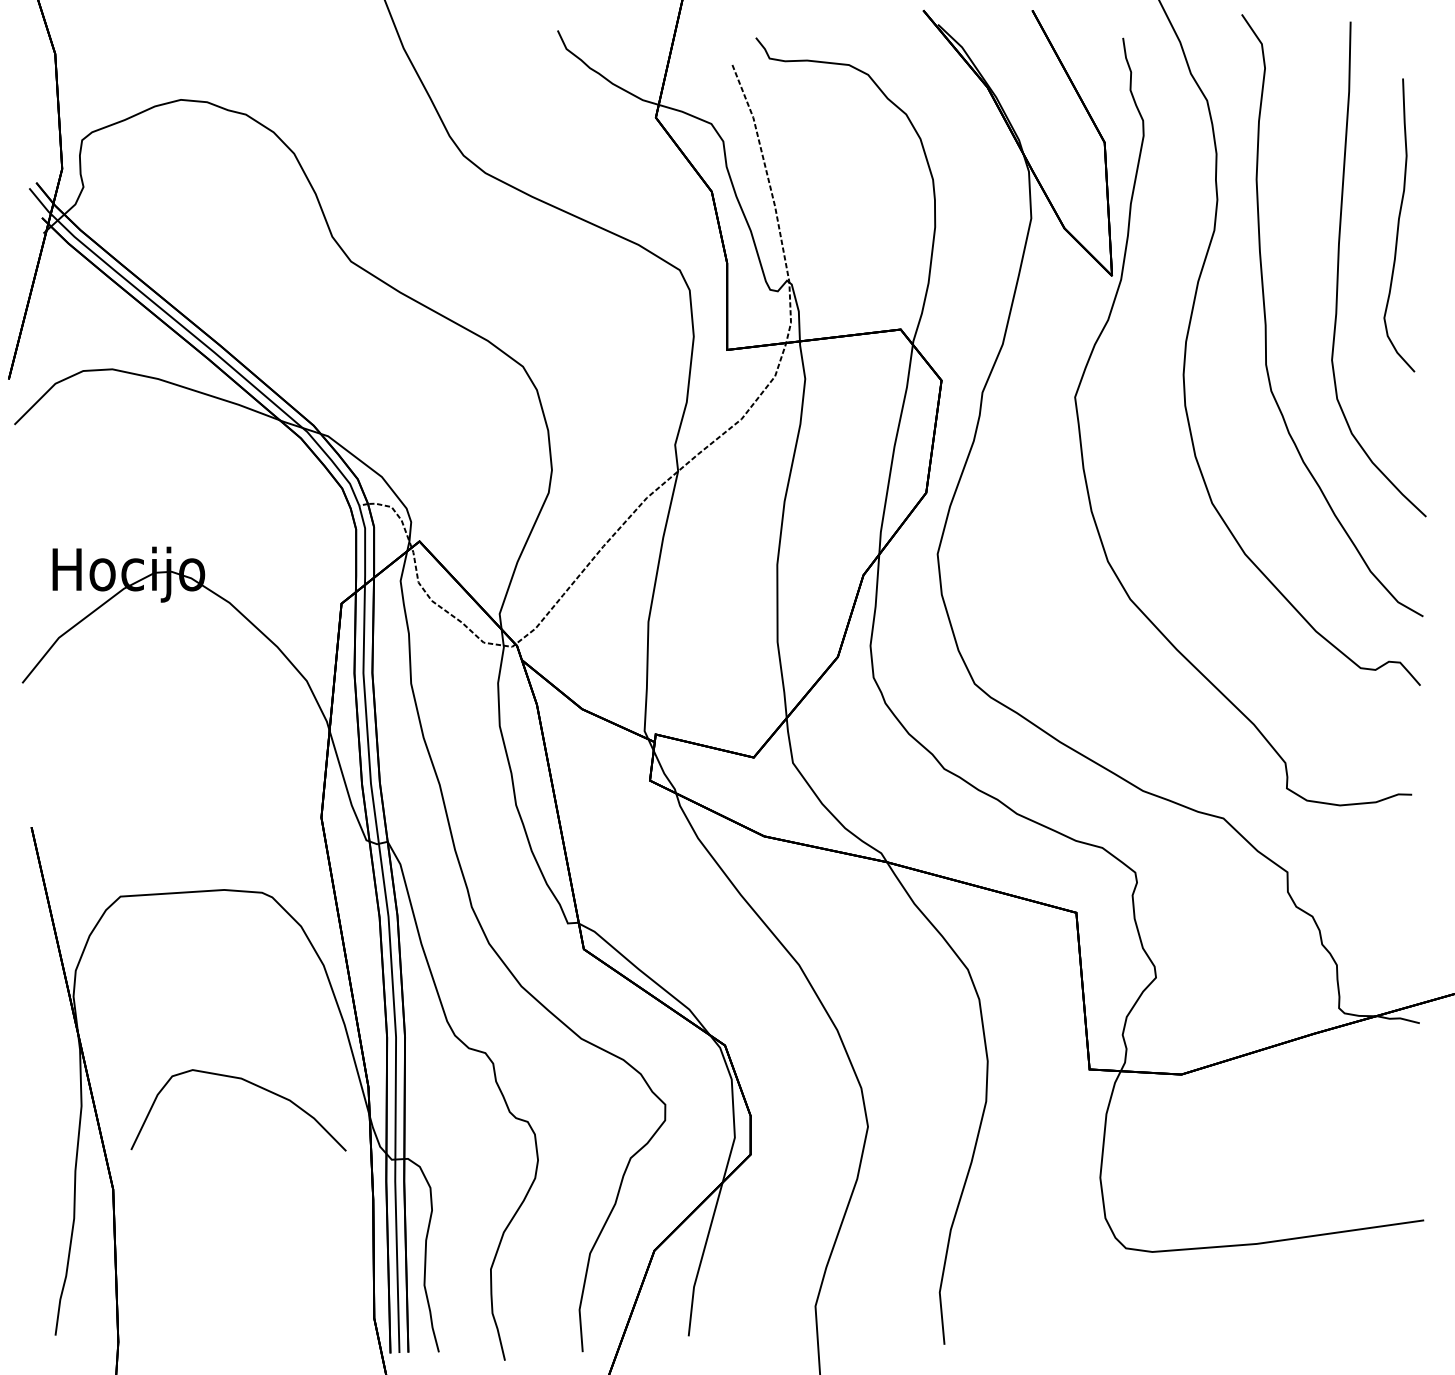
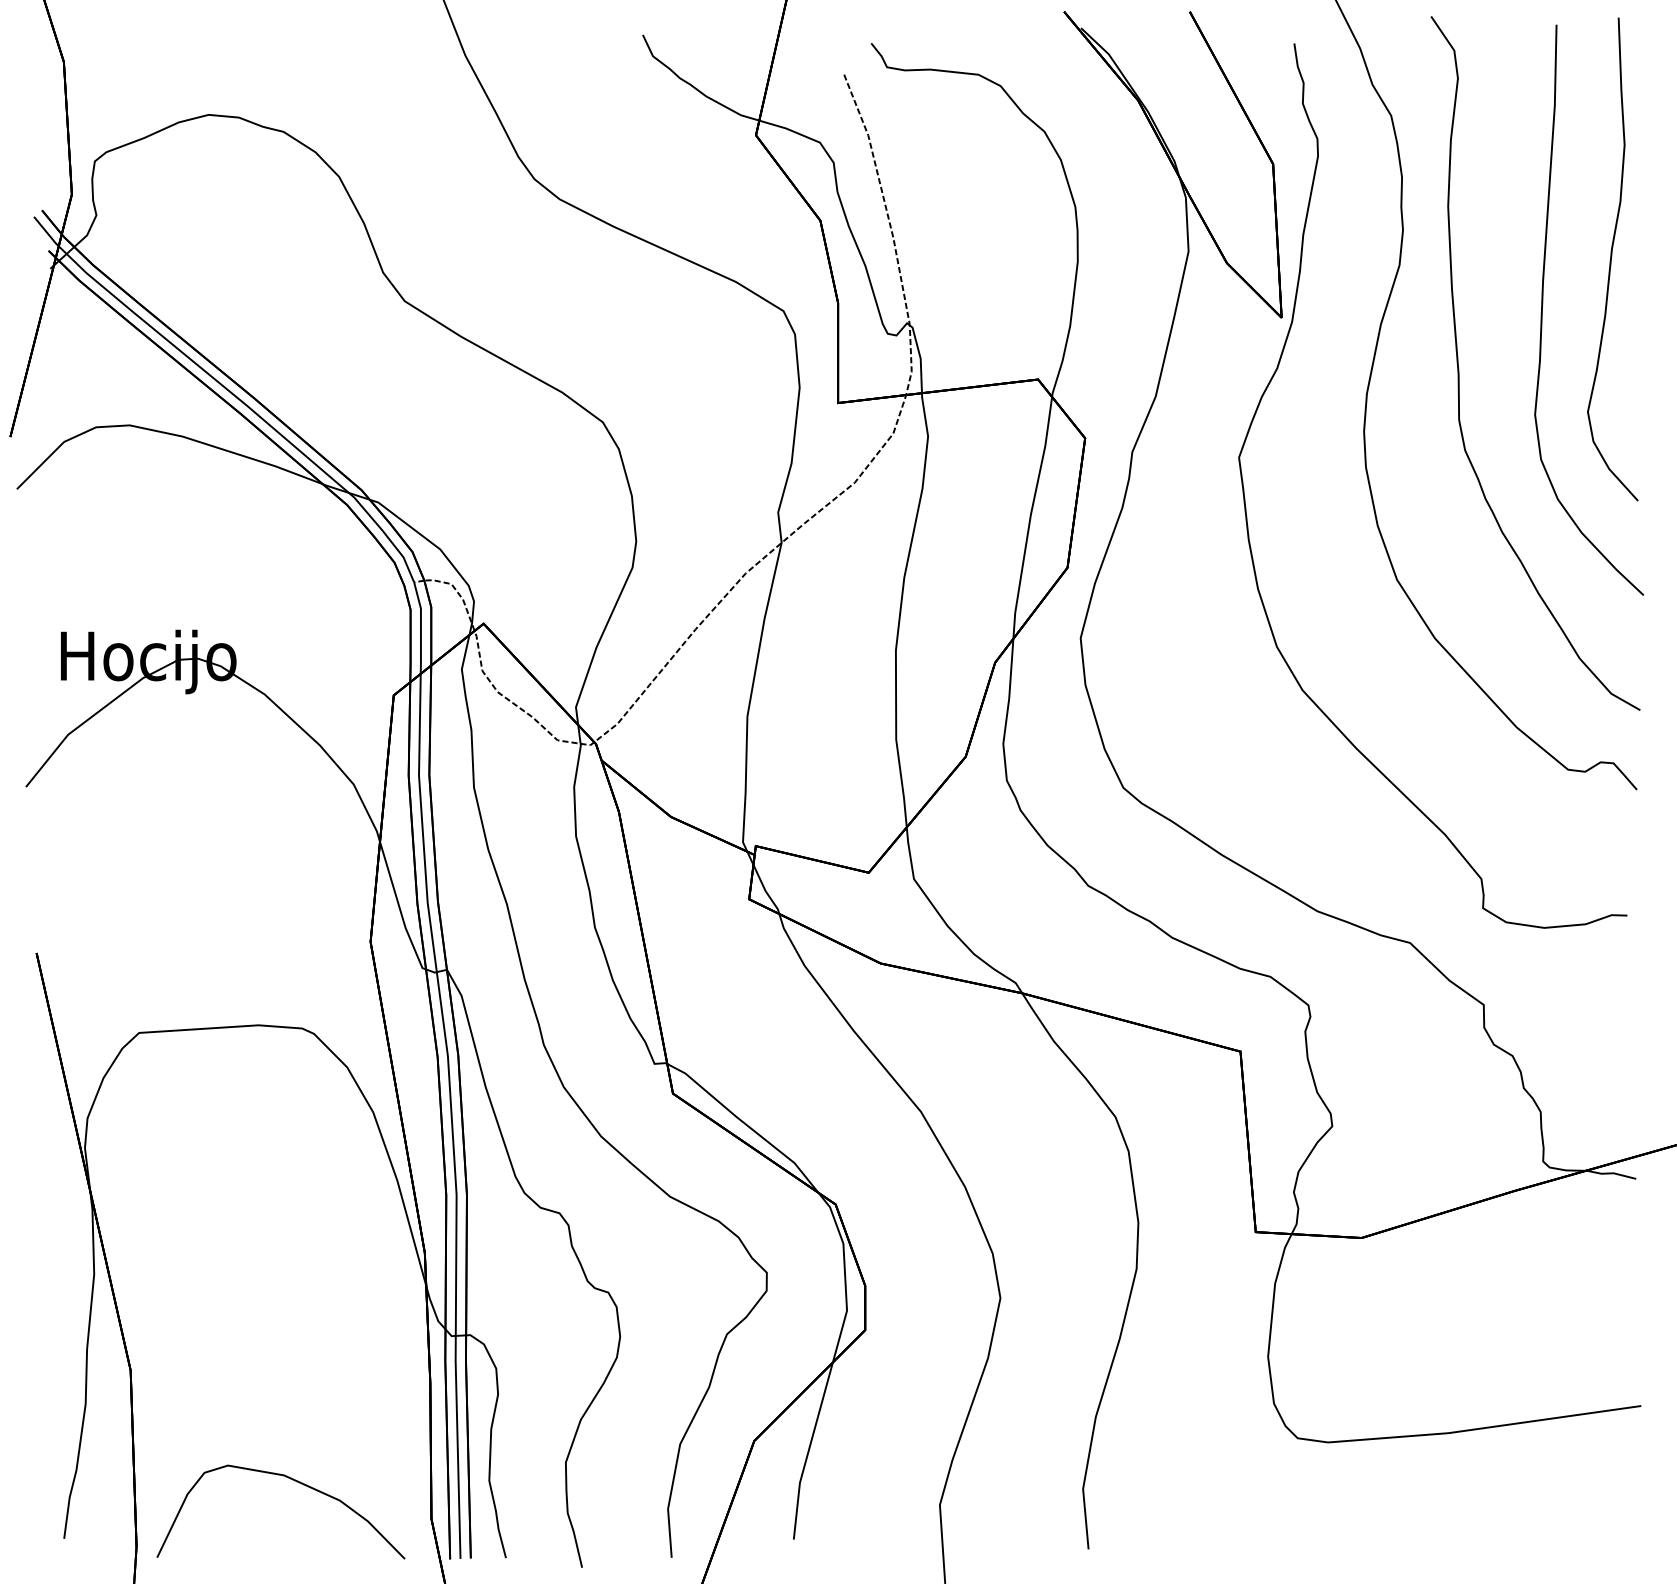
part: (1399, 225) -> (1612, 259), size x1.43
part: (251, 1084) -> (295, 1482), moved

